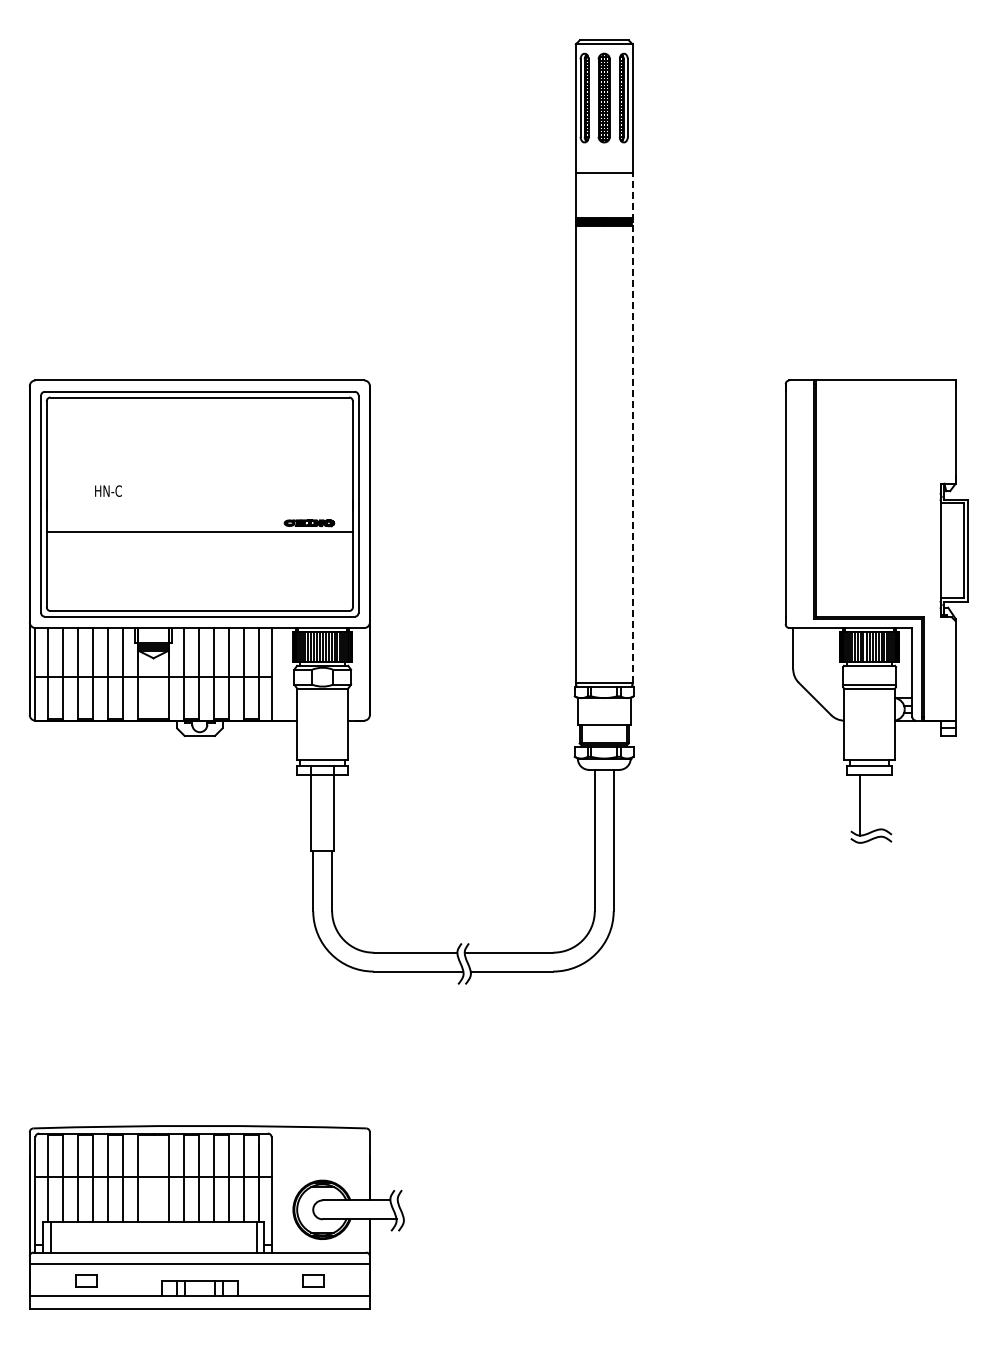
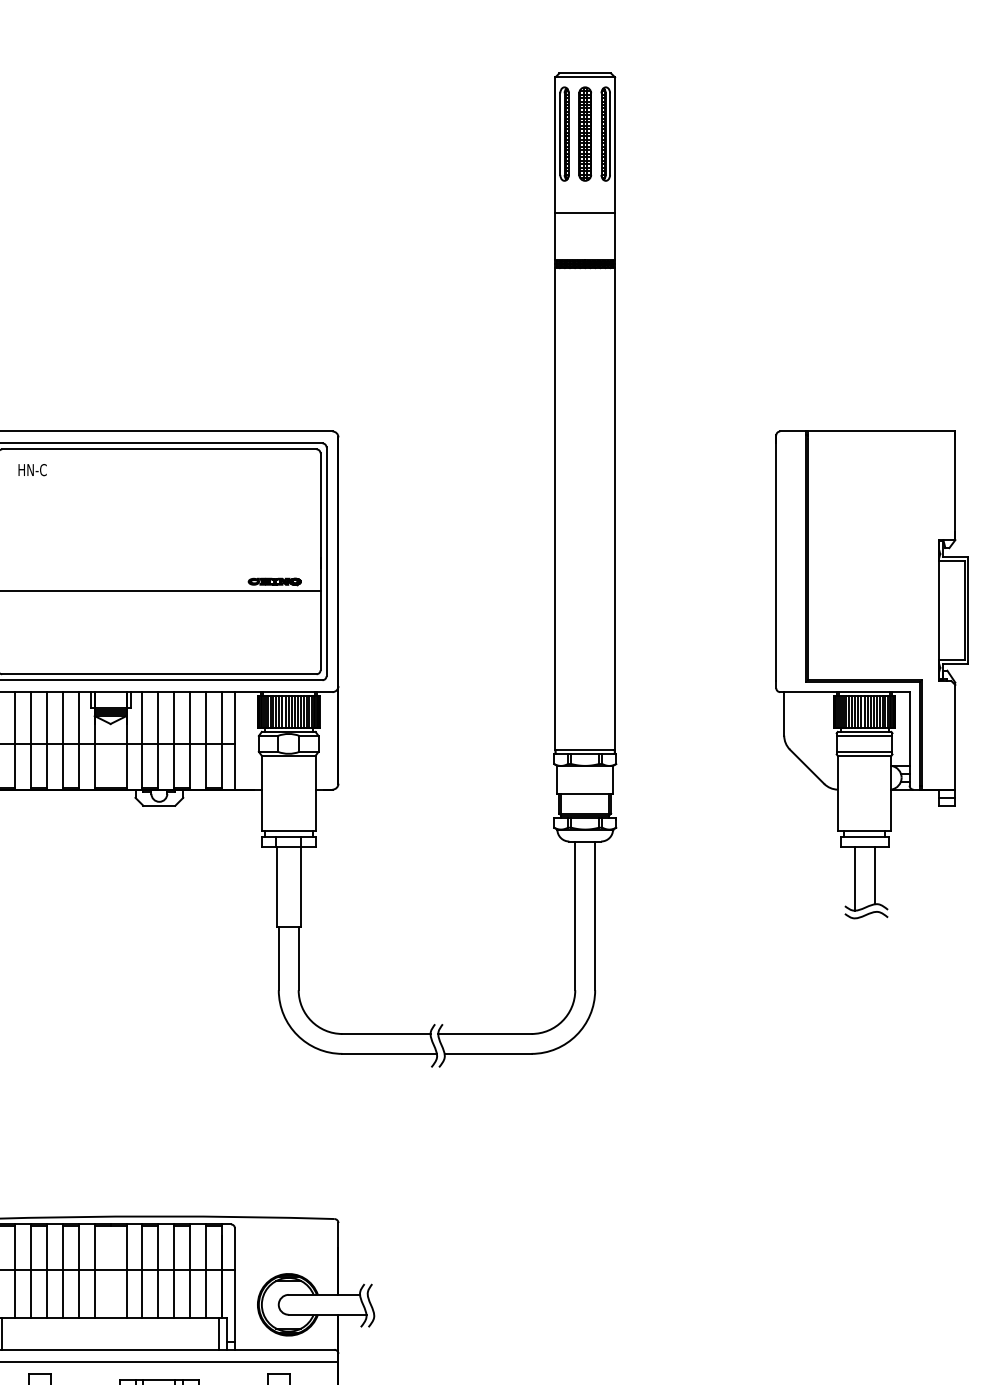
line: (632, 427) -> (614, 480), dashed -> solid
text: (108, 490) -> (32, 469), moved
line: (869, 669) -> (864, 735), added
line: (879, 802) -> (875, 875), added

